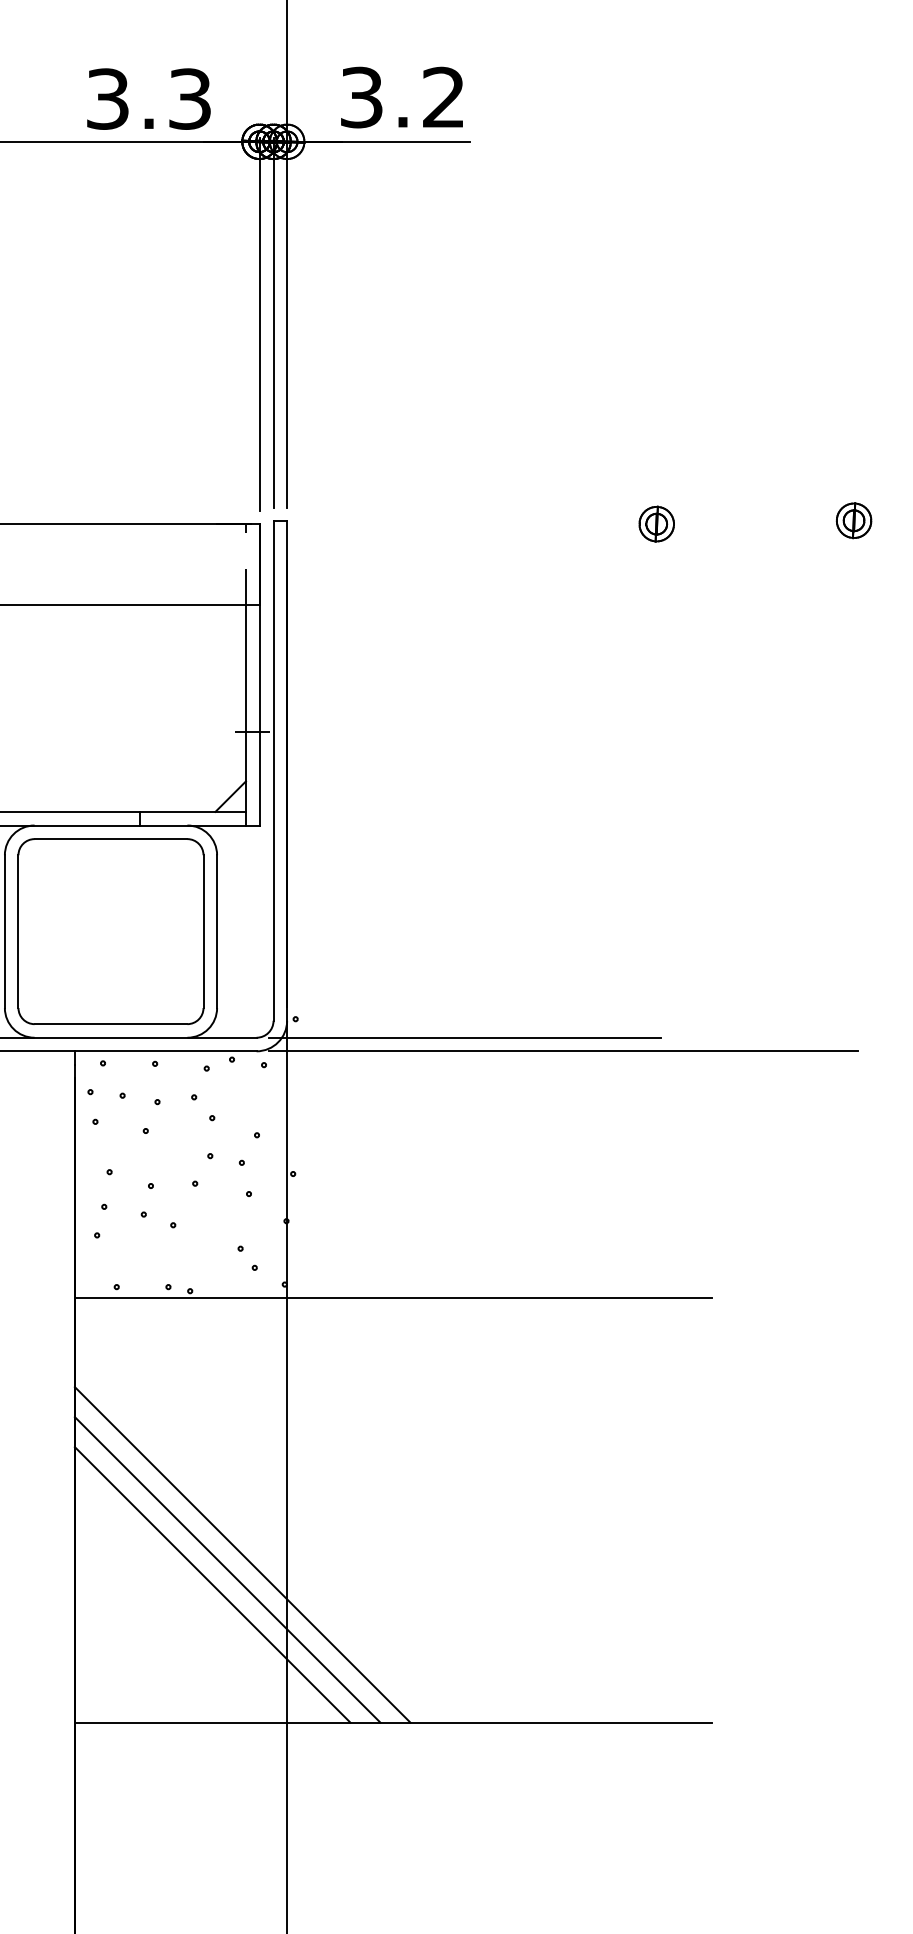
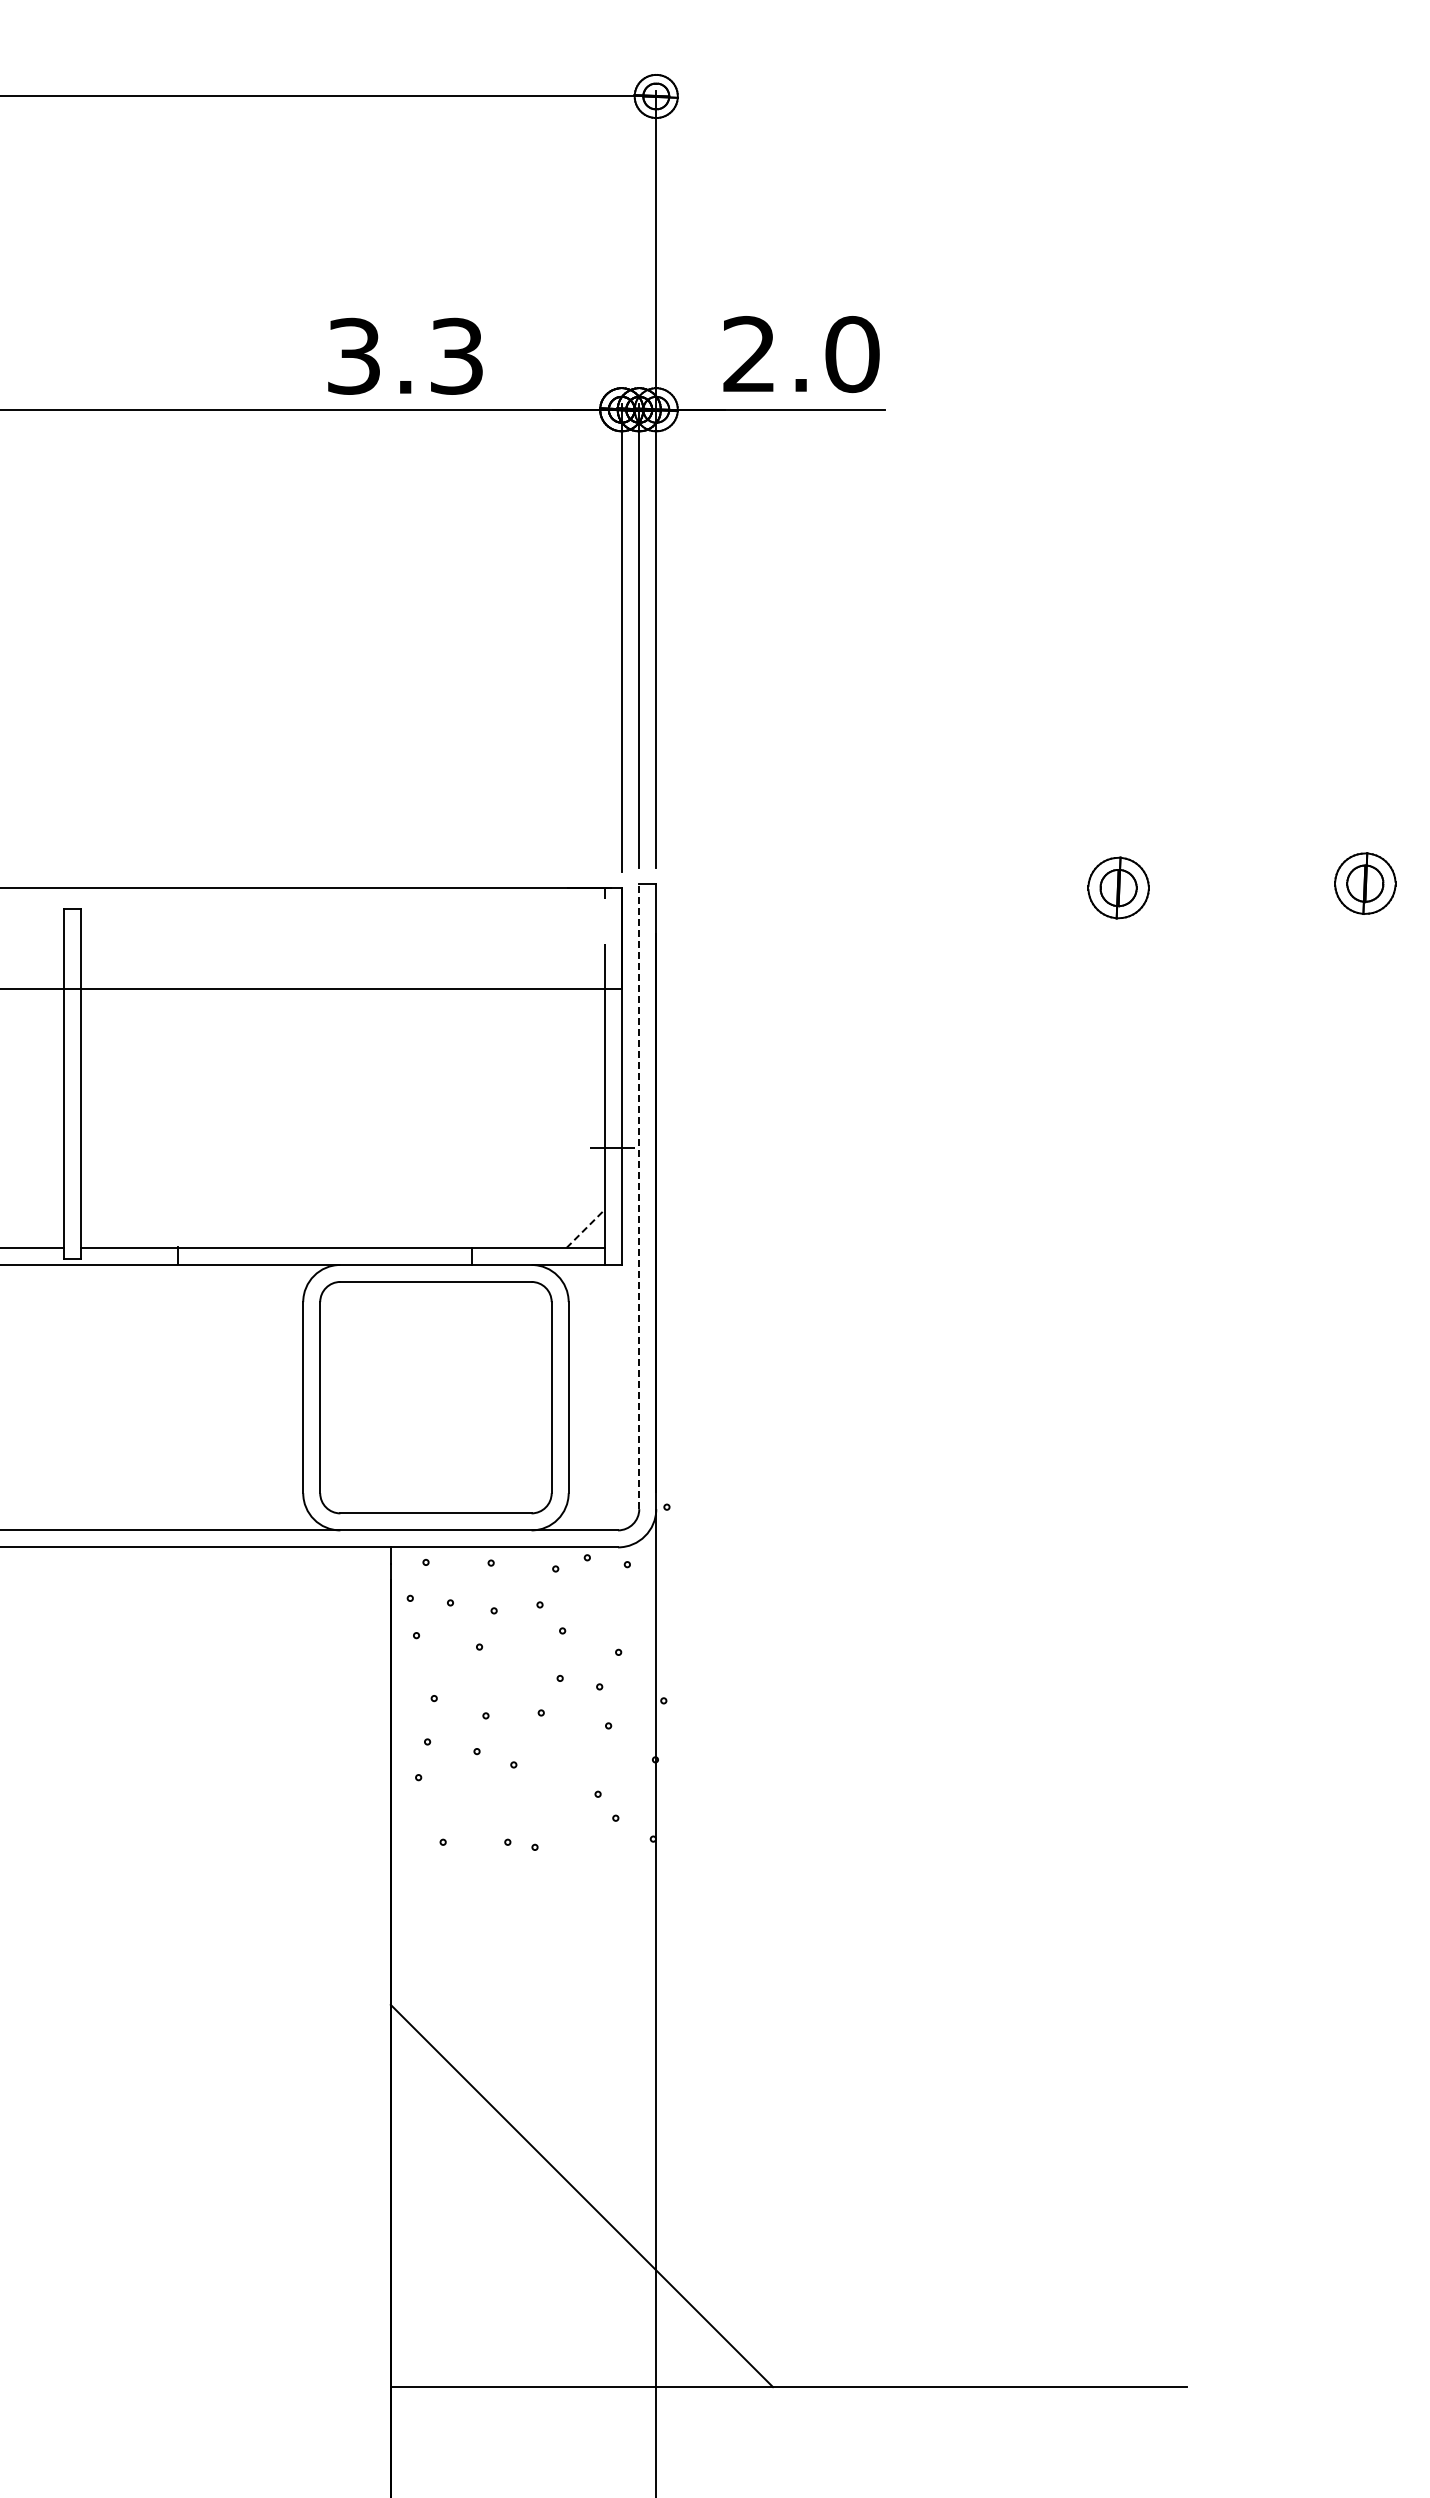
text: (403, 97) -> (801, 354), 3.2 -> 2.0
text: (149, 98) -> (405, 355), moved
part: (854, 520) -> (1365, 883), size x1.4
part: (656, 523) -> (1118, 887), size x1.4
line: (273, 770) -> (639, 1196), solid -> dashed
line: (231, 796) -> (586, 1228), solid -> dashed
line: (464, 1037) -> (878, 1530), removed
line: (563, 1051) -> (1001, 1547), removed
line: (392, 1298) -> (788, 1856), removed
line: (242, 1555) -> (600, 2177), removed
line: (212, 1584) -> (562, 2214), removed

